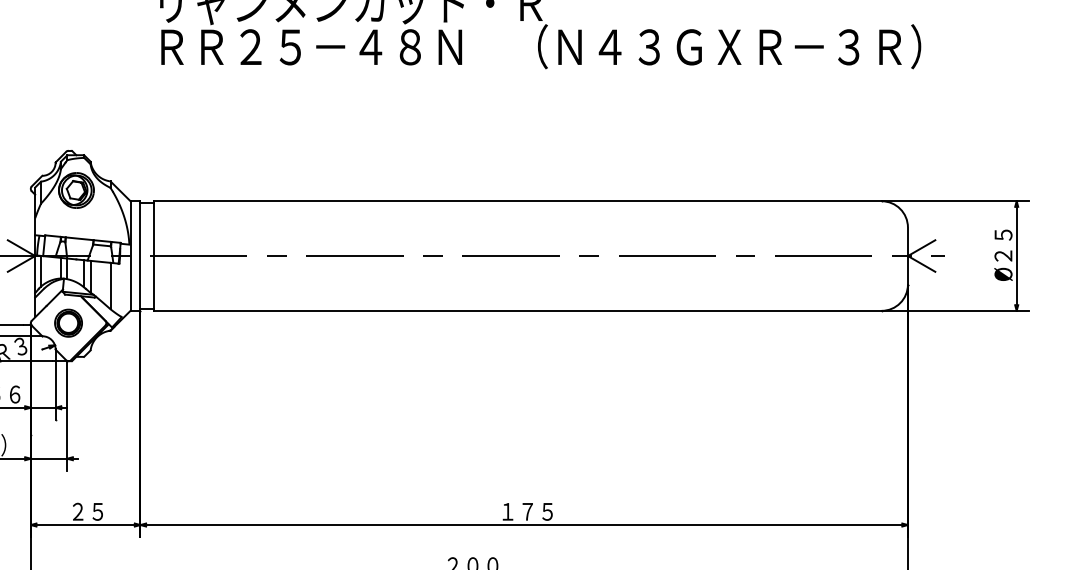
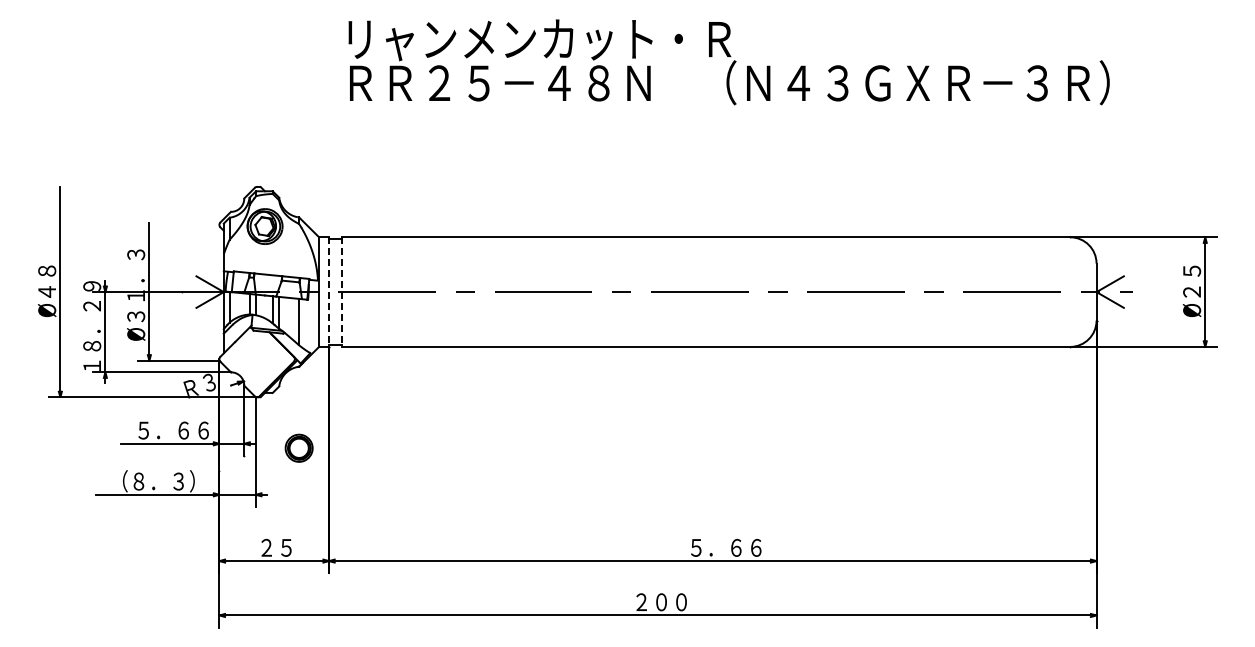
line: (140, 256) -> (329, 292), solid -> dashed
line: (153, 256) -> (342, 292), solid -> dashed
part: (67, 322) -> (298, 447), moved
text: (537, 511) -> (726, 547), １７５ -> ５．６６

